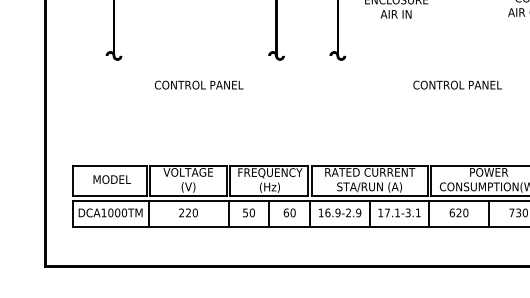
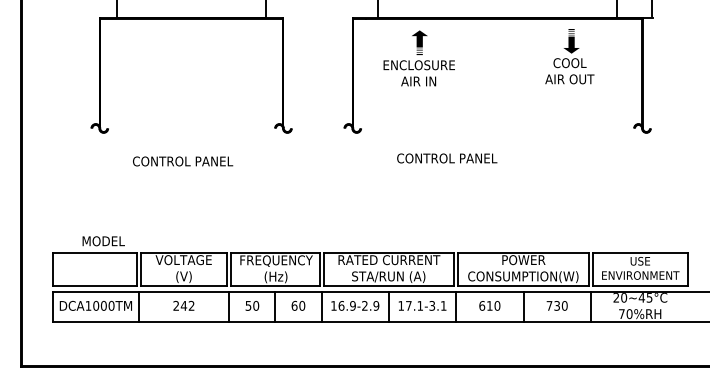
text: (199, 85) -> (183, 161), moved
text: (457, 85) -> (447, 158), moved
text: (112, 179) -> (103, 241), moved
text: (191, 212) -> (187, 305), 220 -> 242
text: (458, 212) -> (489, 305), 620 -> 610

